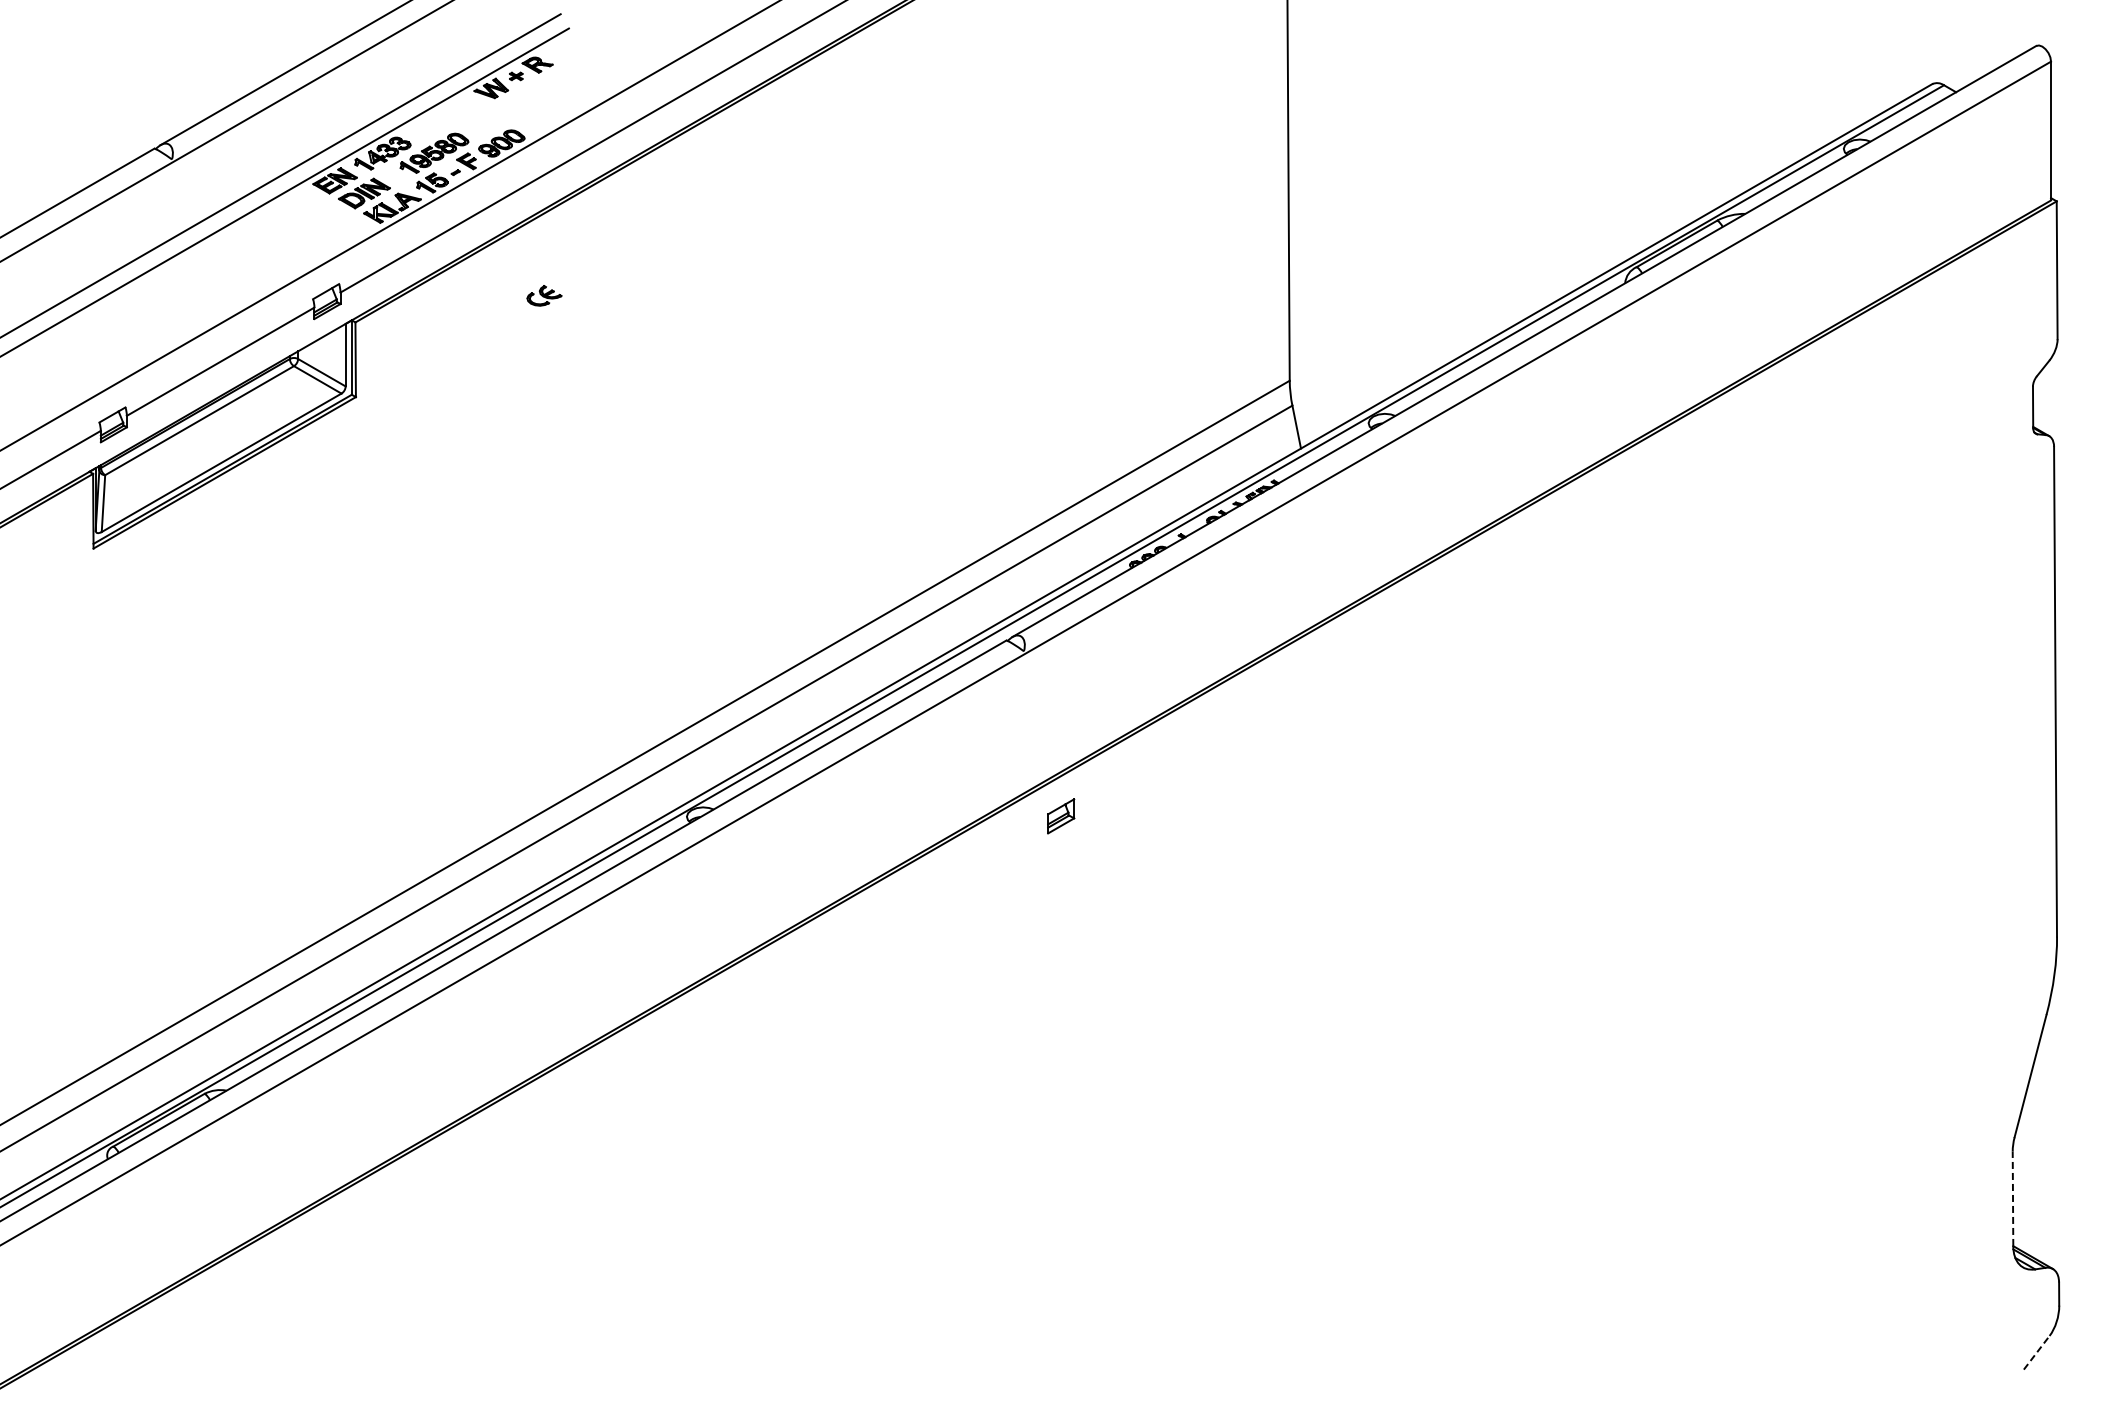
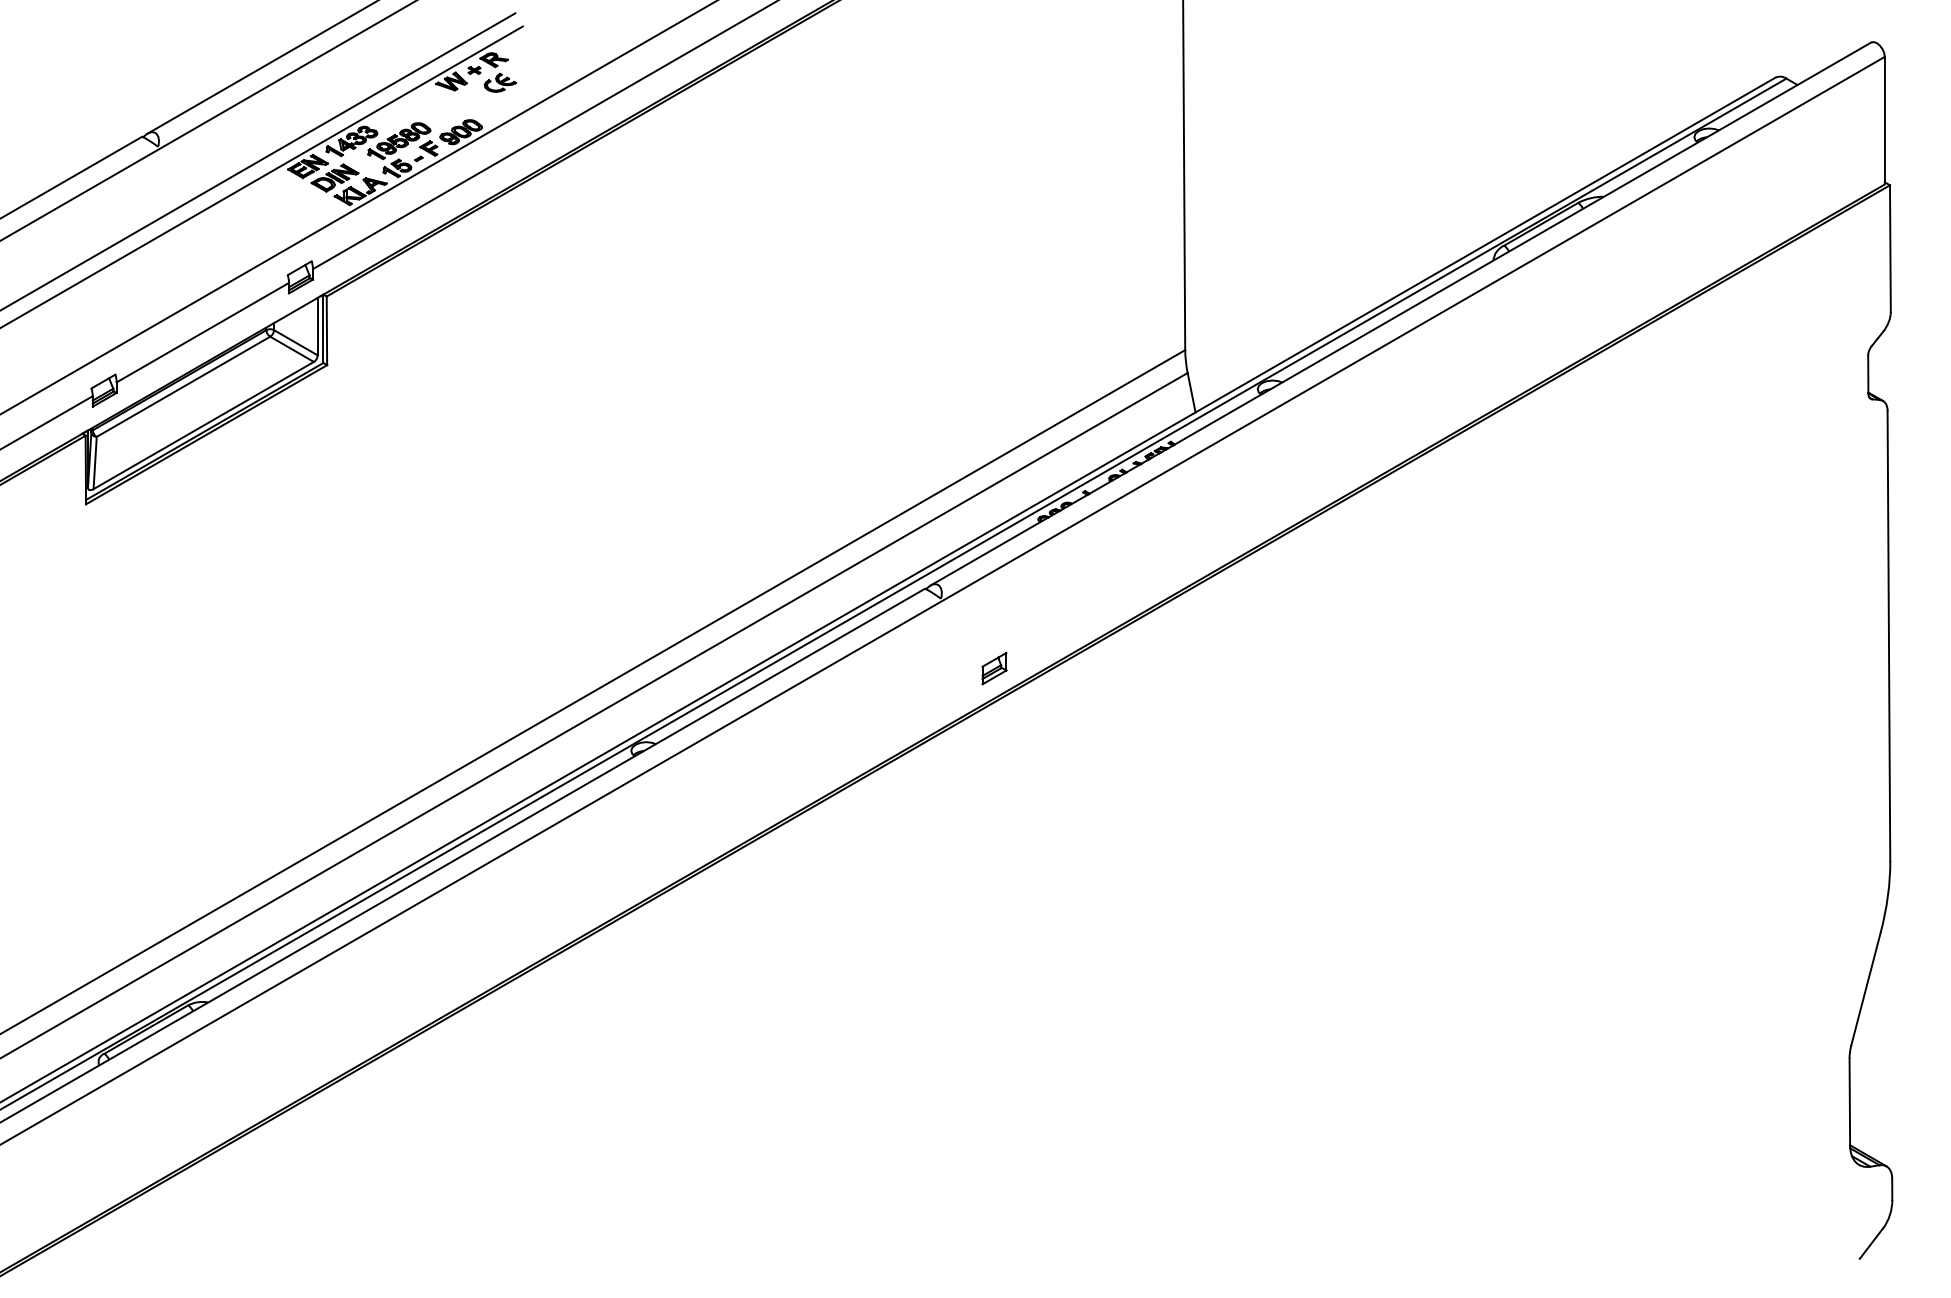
part: (544, 295) -> (500, 82), moved
part: (1061, 816) -> (994, 668), moved
line: (2013, 1198) -> (1850, 1101), dashed -> solid
line: (2037, 1352) -> (1872, 1243), dashed -> solid

